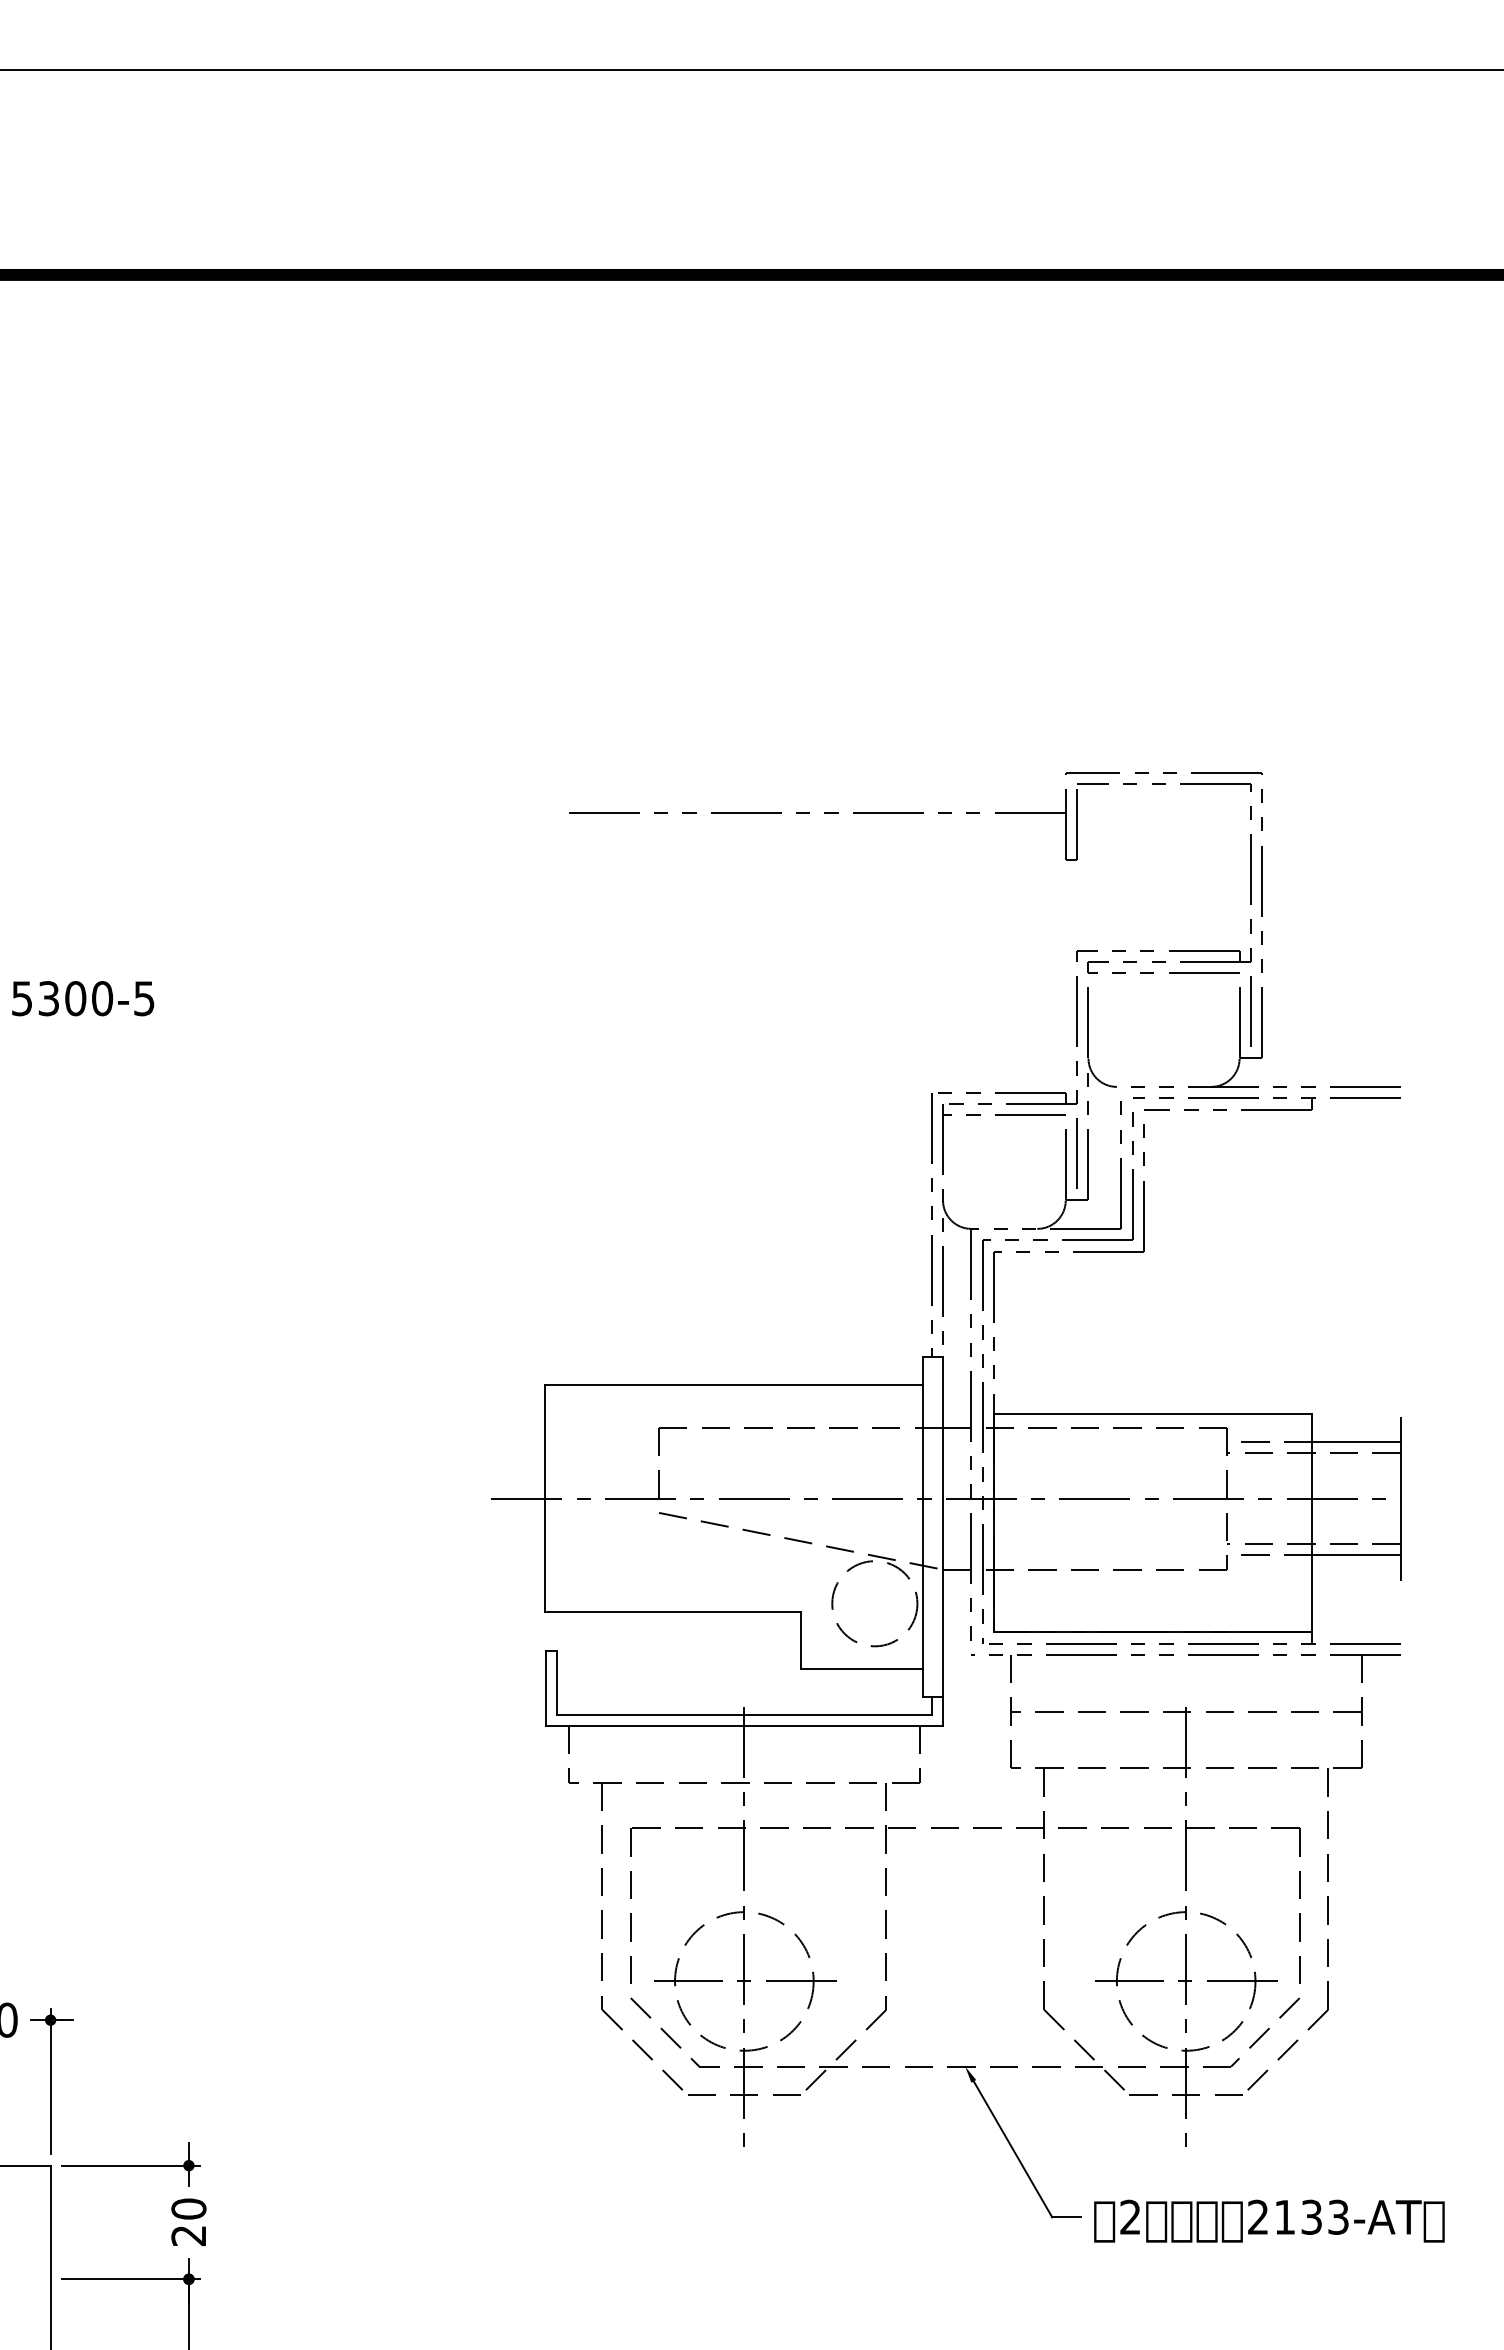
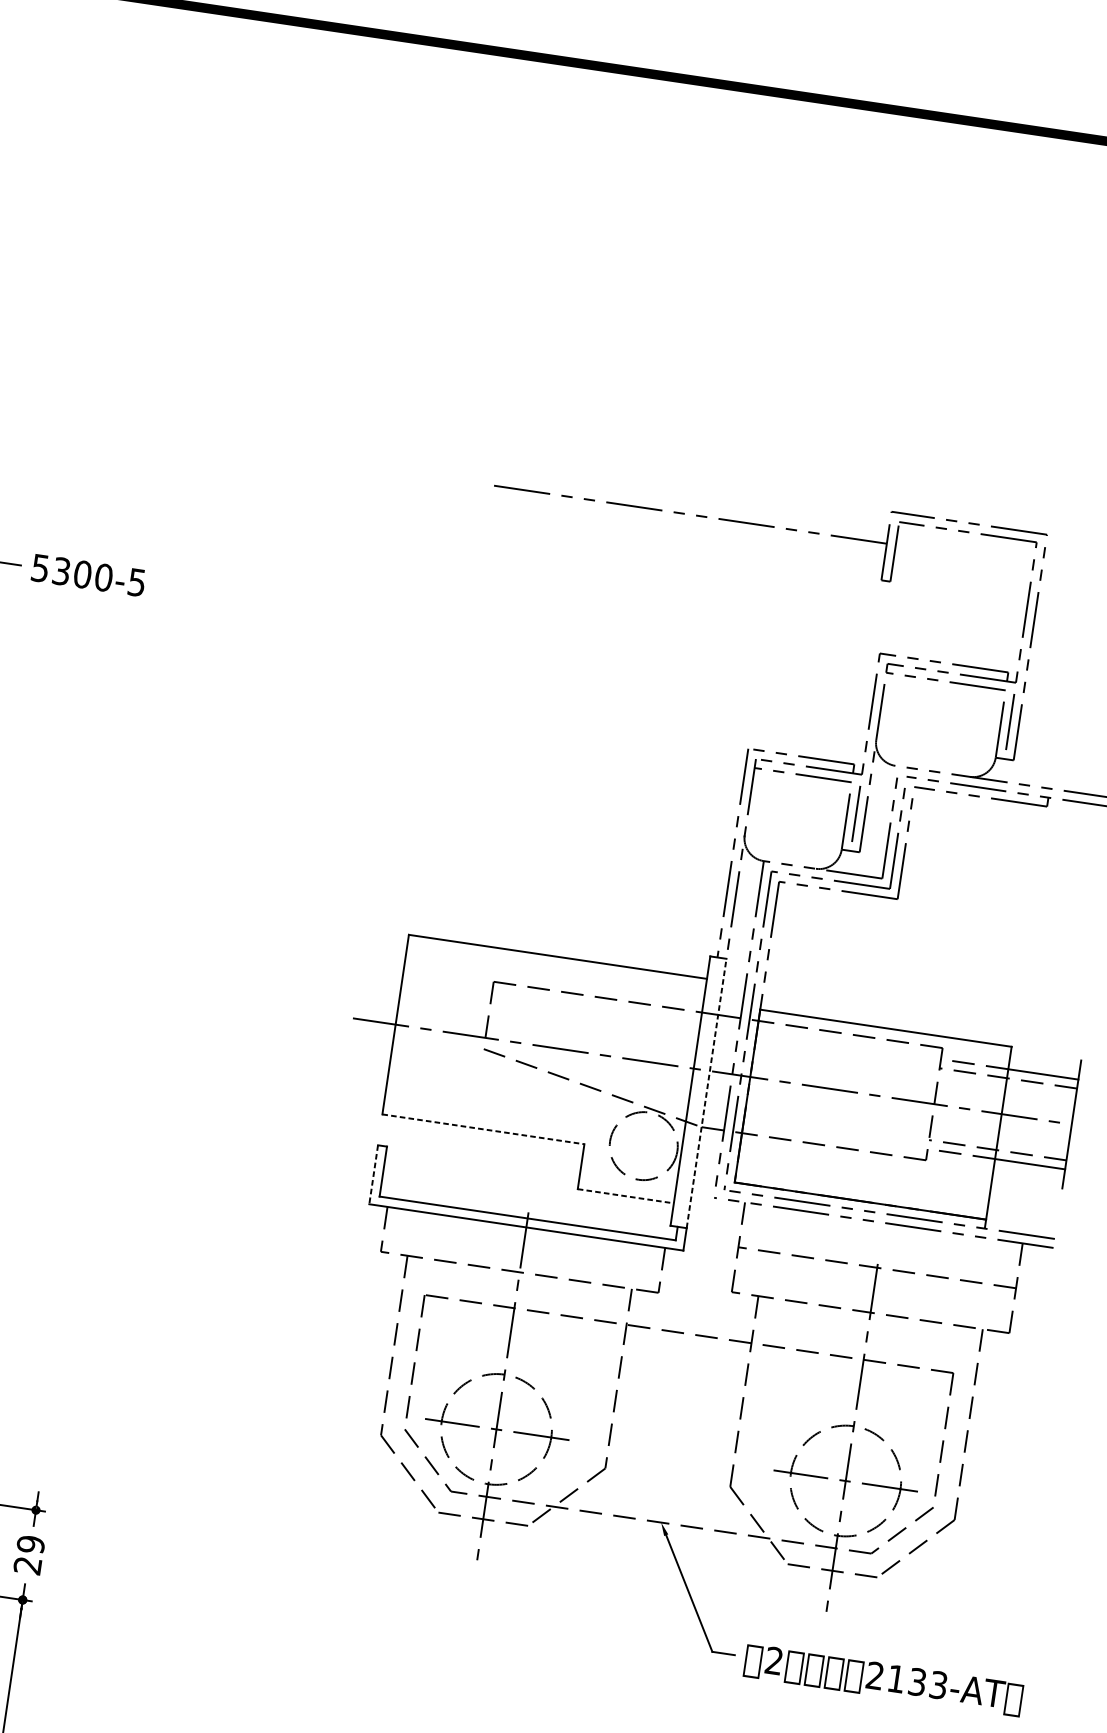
line: (943, 1526) -> (707, 1093), solid -> dashed
line: (673, 1612) -> (483, 1129), solid -> dashed
line: (861, 1669) -> (625, 1196), solid -> dashed
line: (545, 1689) -> (373, 1175), solid -> dashed
text: (188, 2208) -> (30, 1544), 20 -> 29

